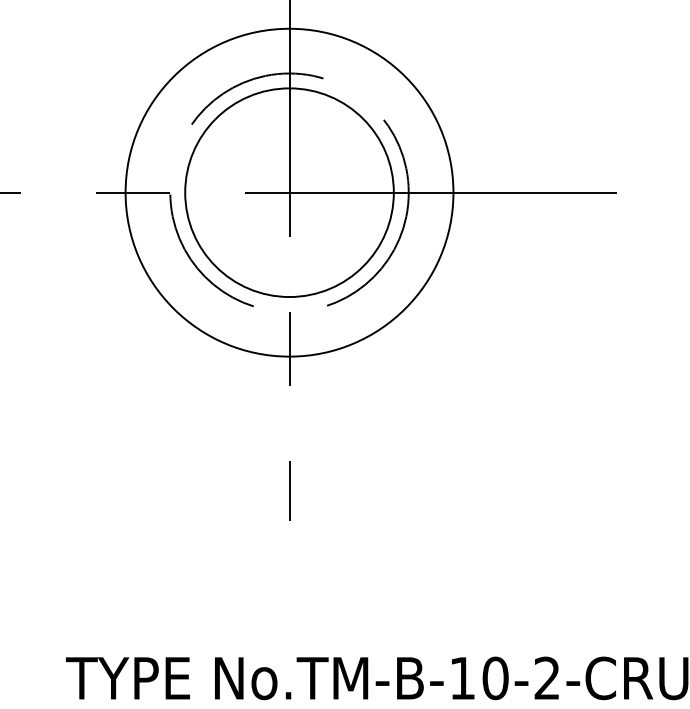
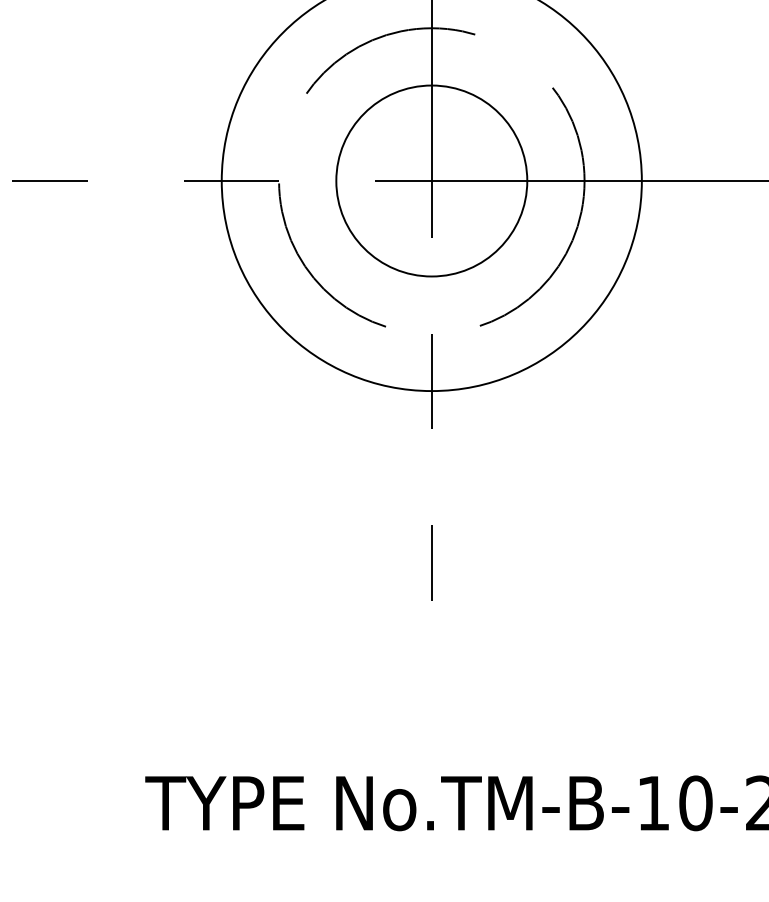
circle: (289, 192) -> (431, 180), size x0.71

